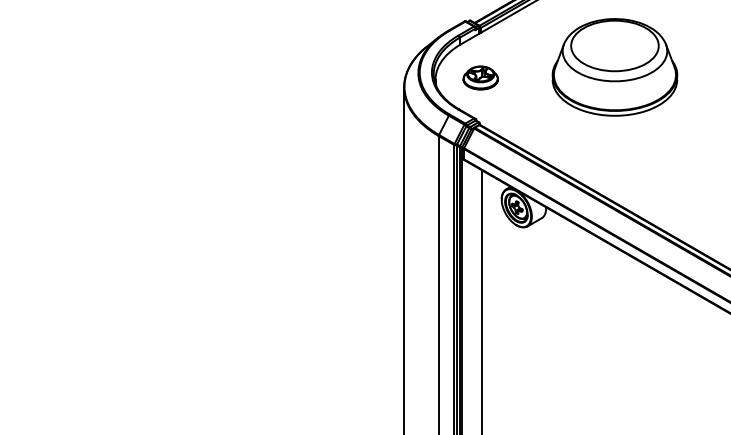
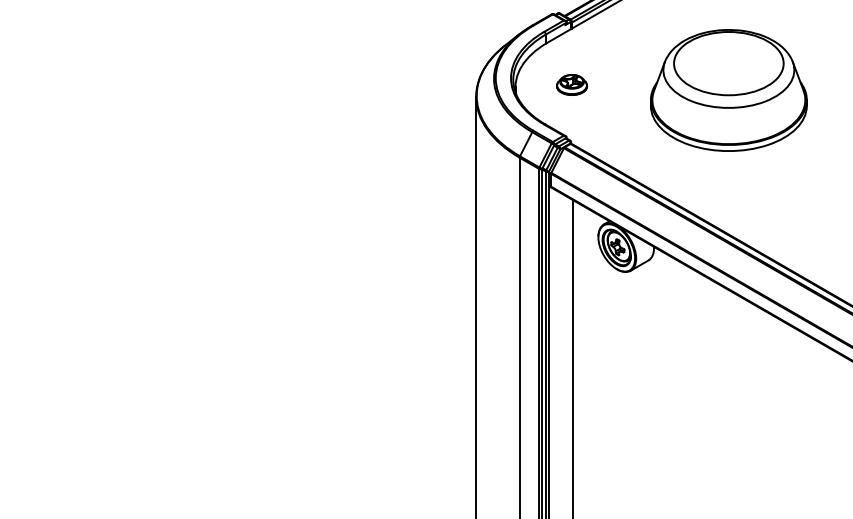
part: (614, 67) -> (728, 90), moved
part: (480, 77) -> (571, 84), size x0.7

